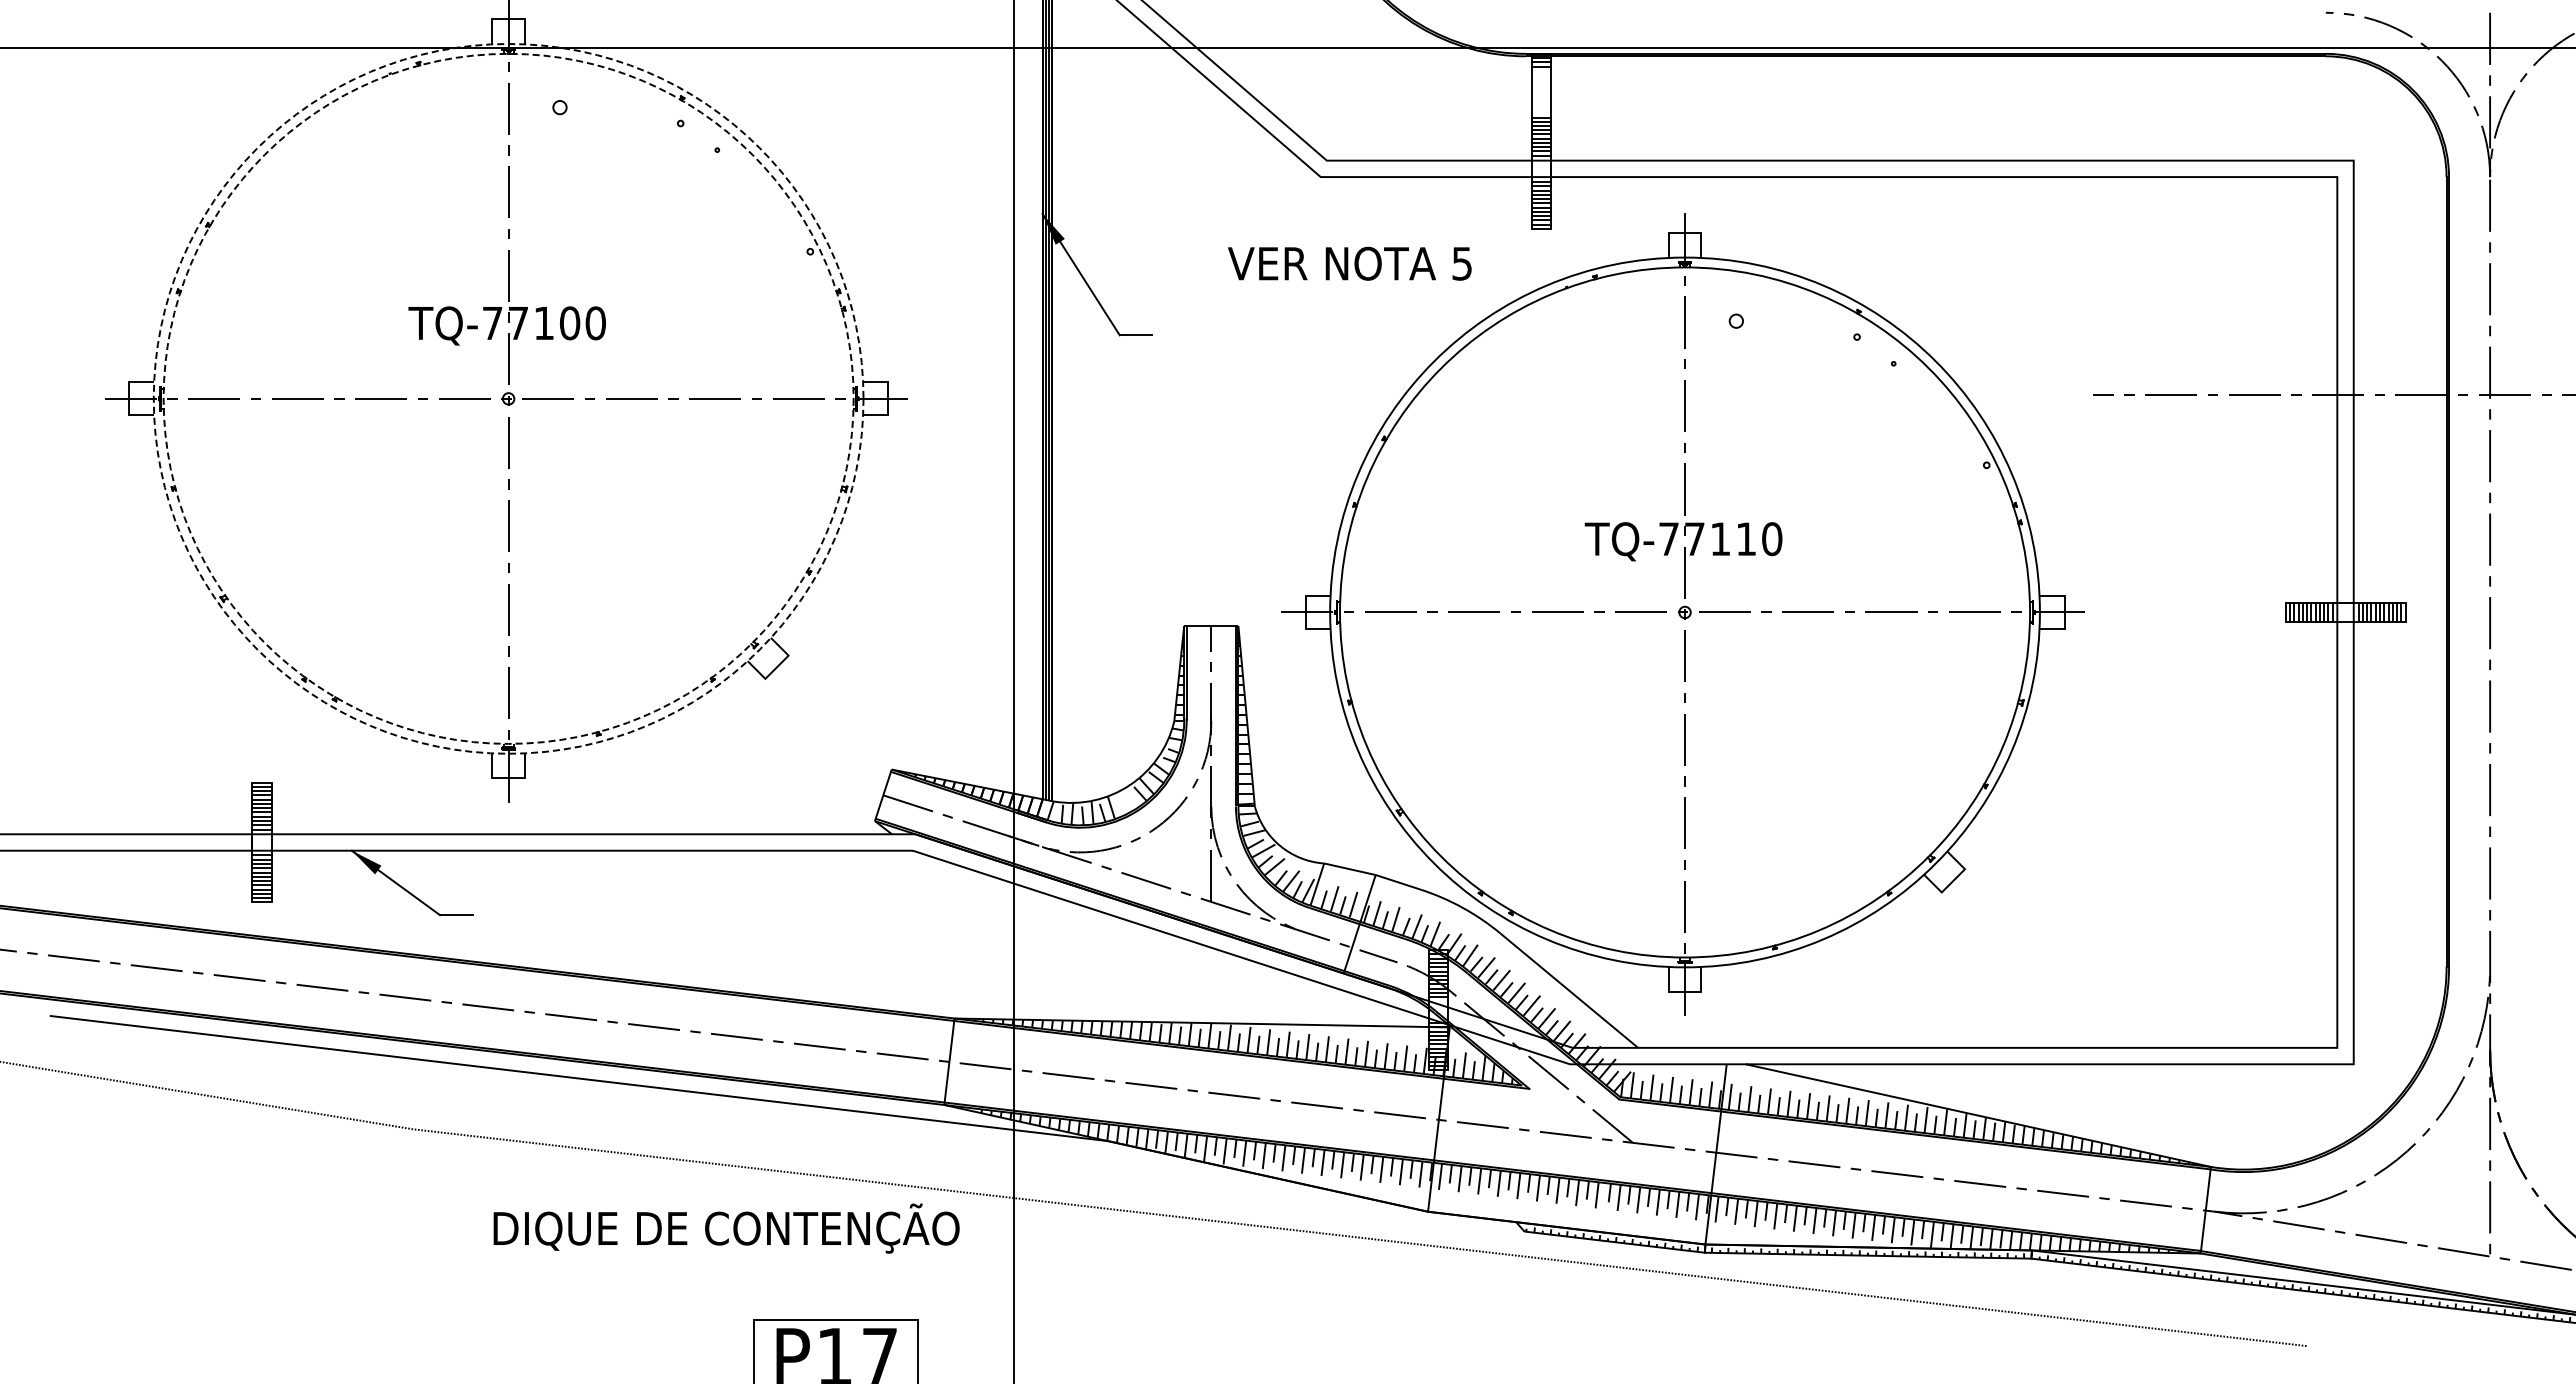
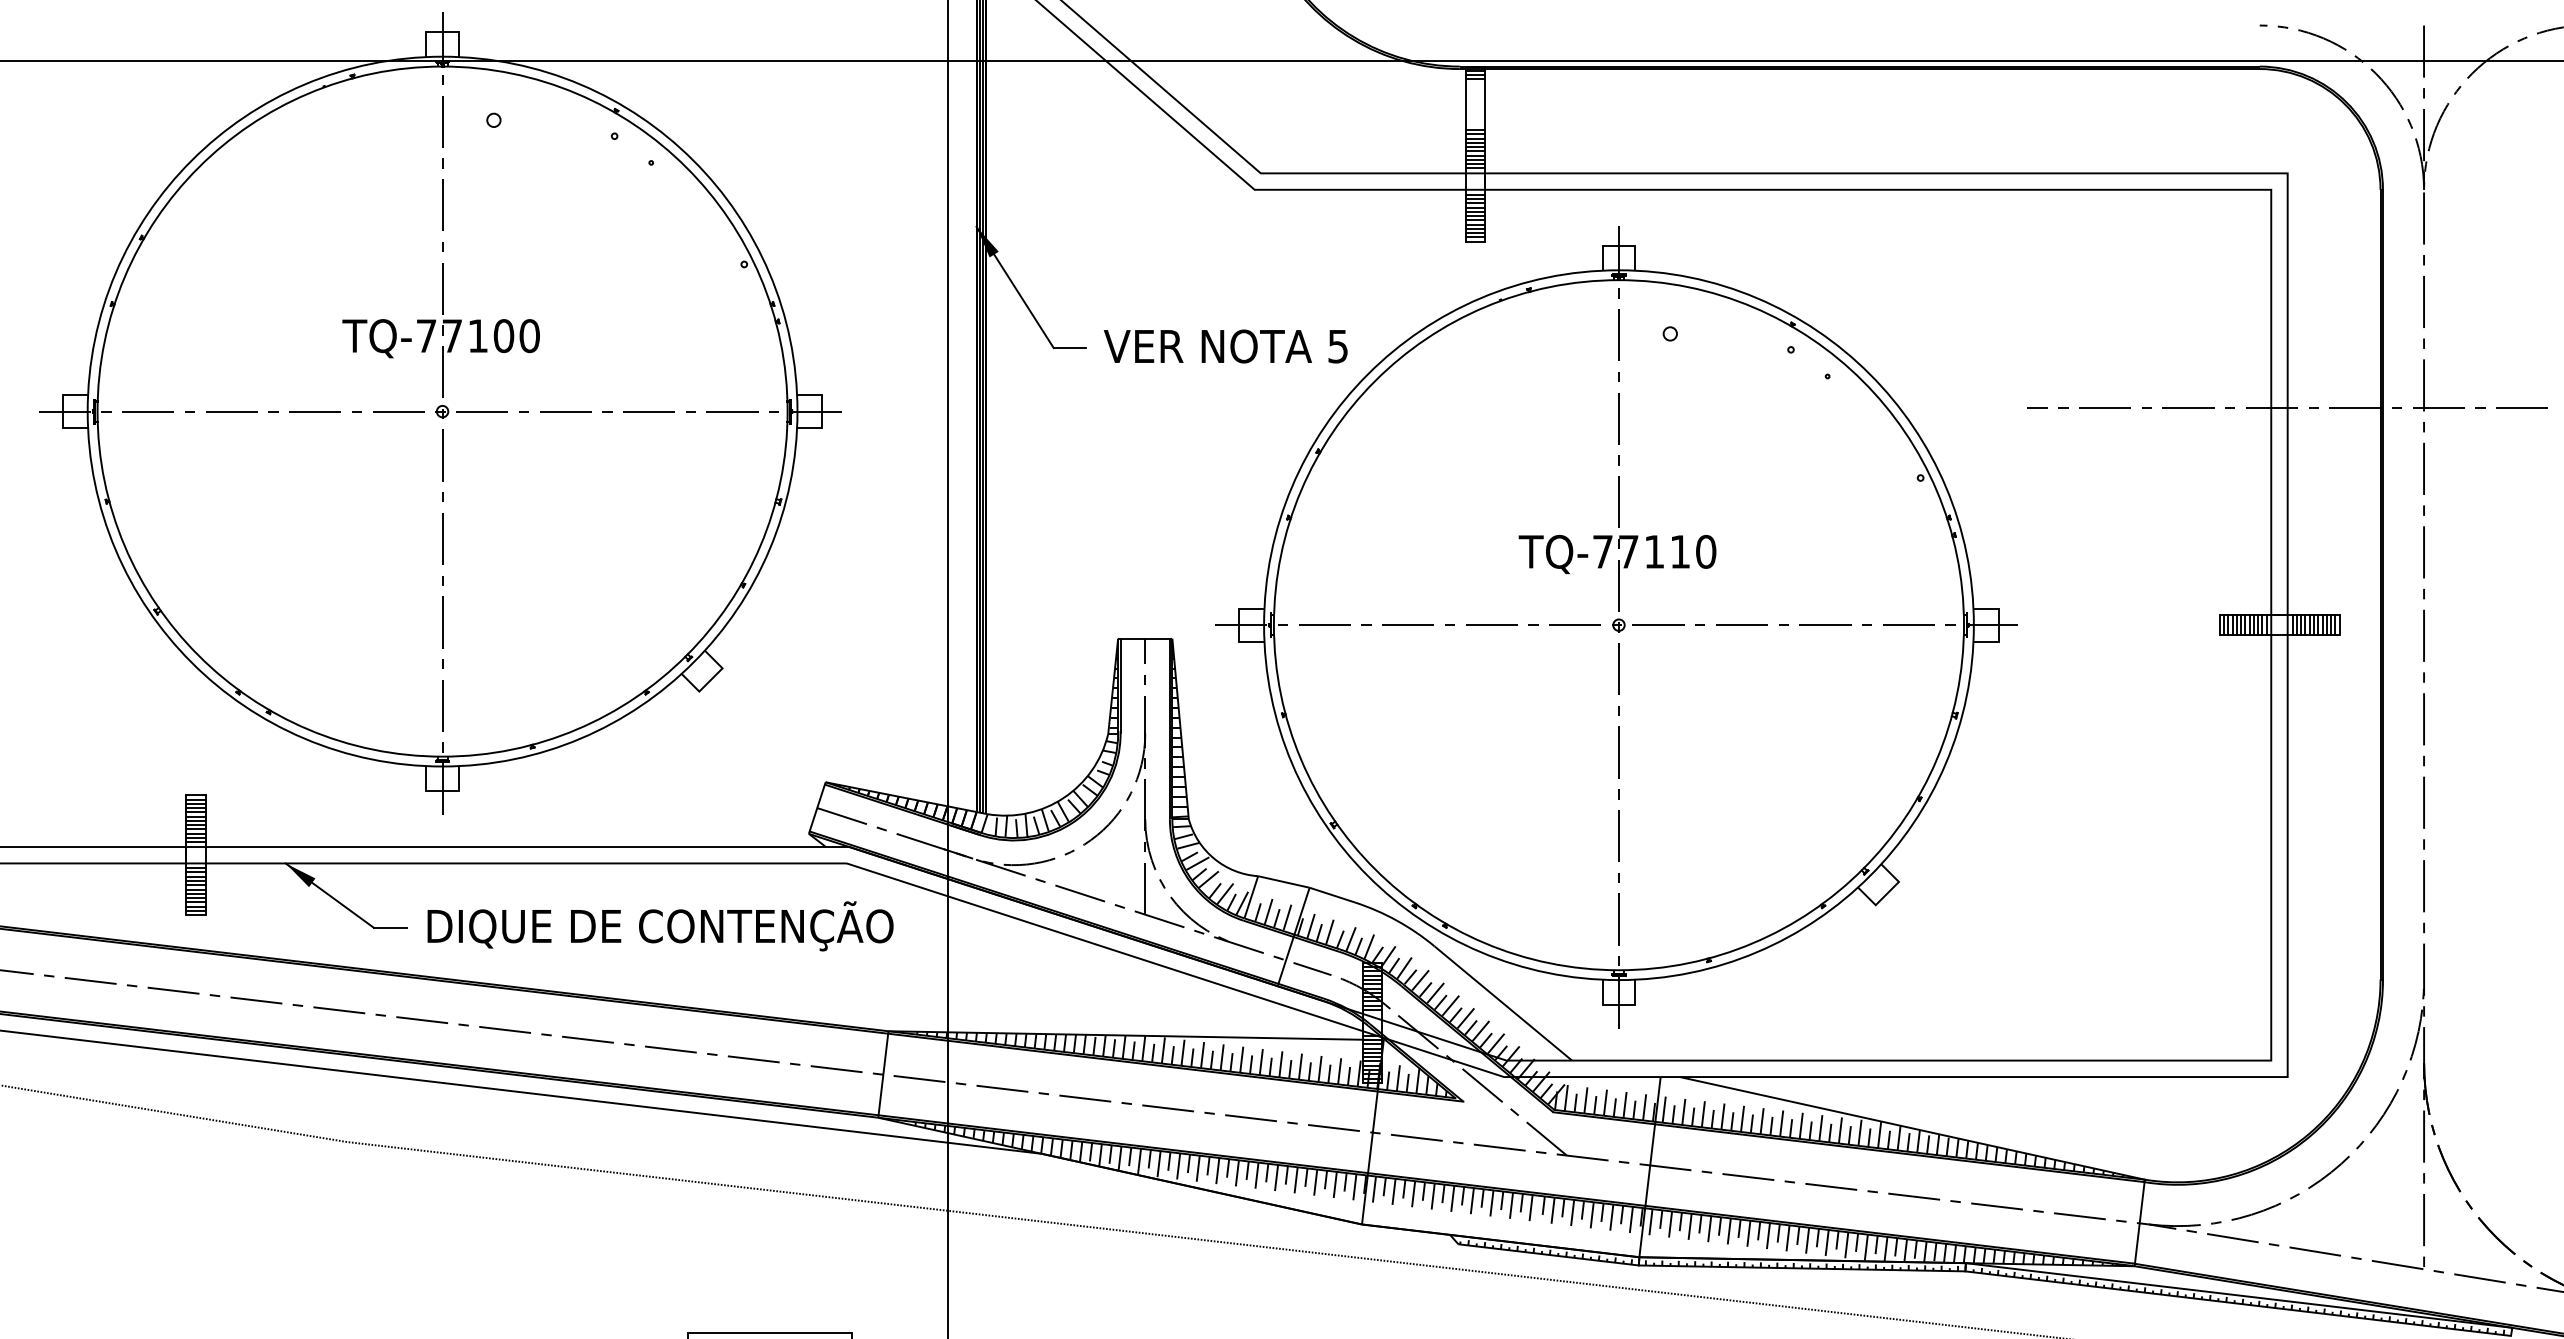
text: (1349, 263) -> (1225, 346), moved
circle: (508, 398) -> (442, 411), dashed -> solid
circle: (508, 398) -> (442, 411), dashed -> solid
hatch: (1125, 800) -> (1059, 813), added
text: (726, 1228) -> (660, 926), moved

